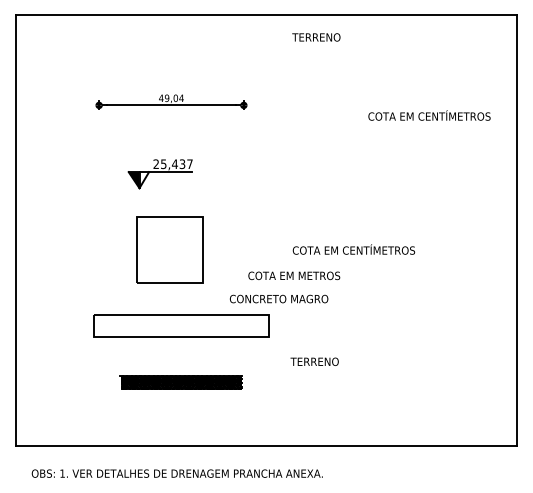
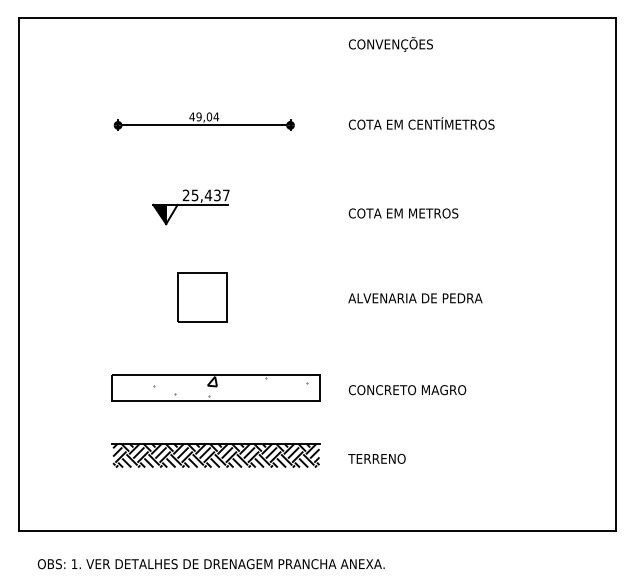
text: (327, 37) -> (390, 44), TERRENO -> CONVENÇÕES
text: (429, 115) -> (421, 123), moved
part: (169, 249) -> (202, 297), size x0.62
text: (353, 249) -> (421, 296), COTA EM CENTÍMETROS -> ALVENARIA DE PEDRA
text: (294, 275) -> (403, 213), moved
text: (279, 299) -> (407, 390), moved
hatch: (193, 324) -> (230, 386), added
text: (314, 361) -> (376, 458), moved
part: (180, 382) -> (215, 455), size x1.43

